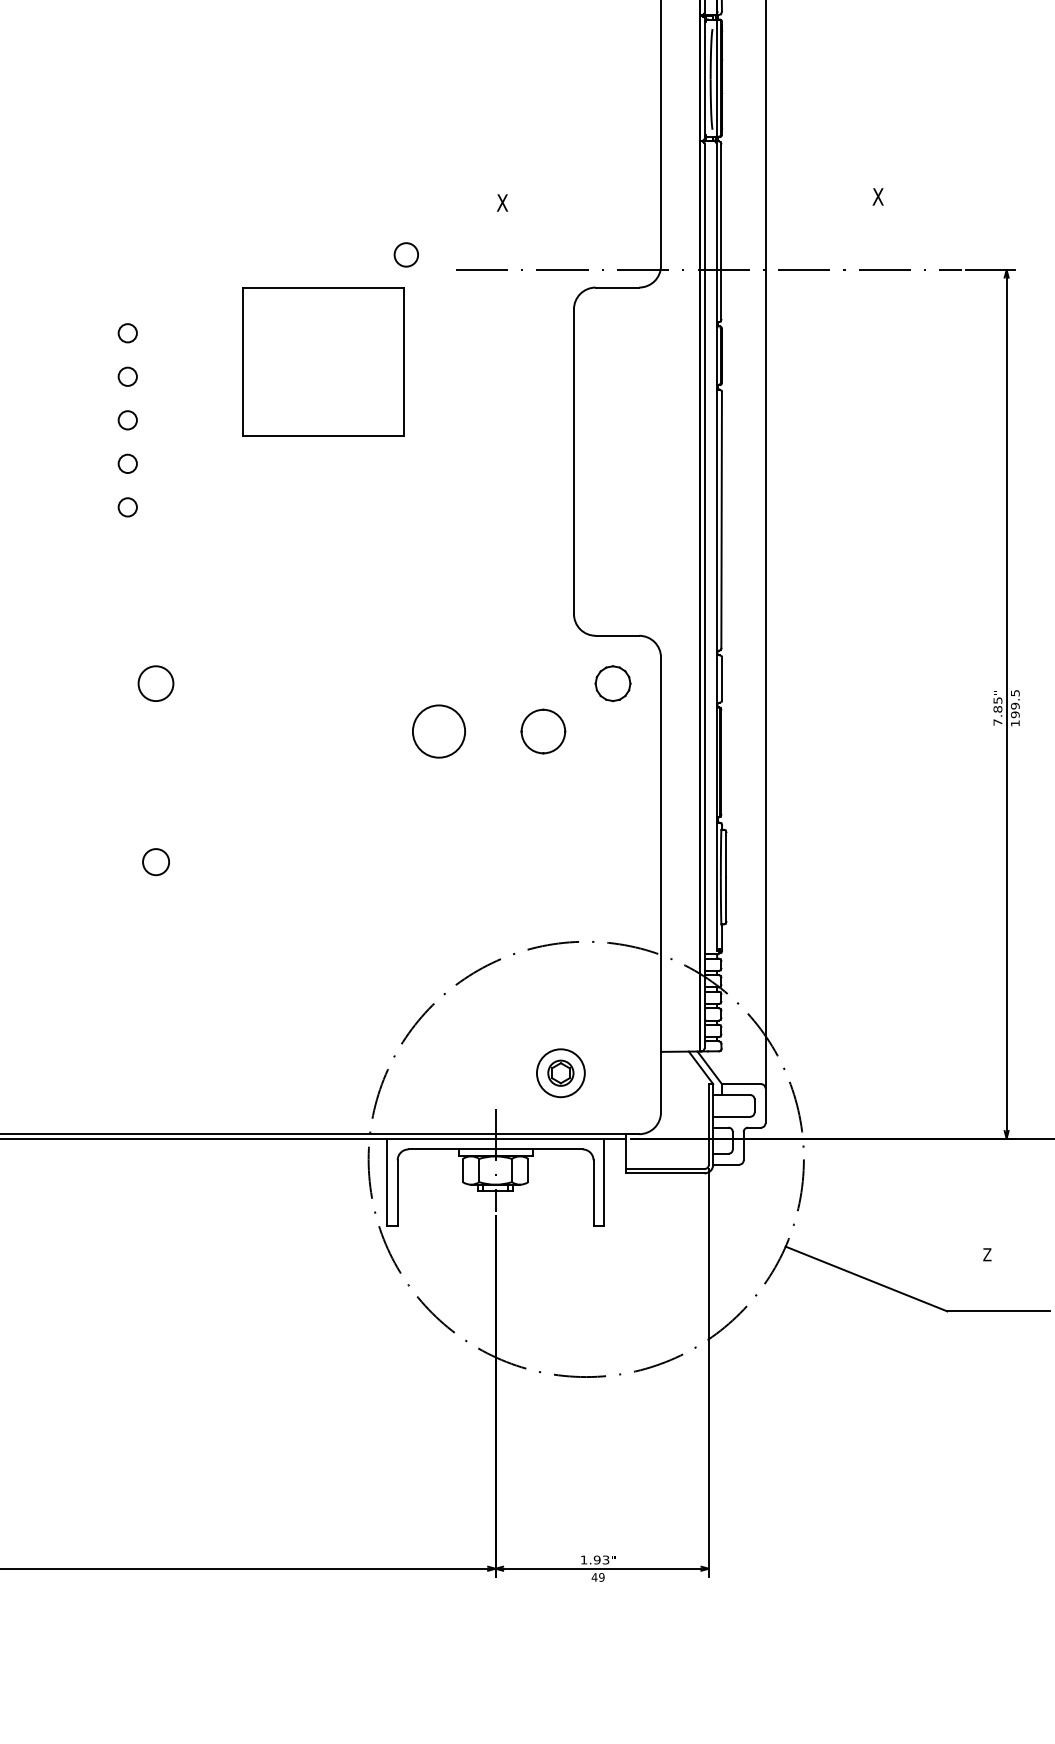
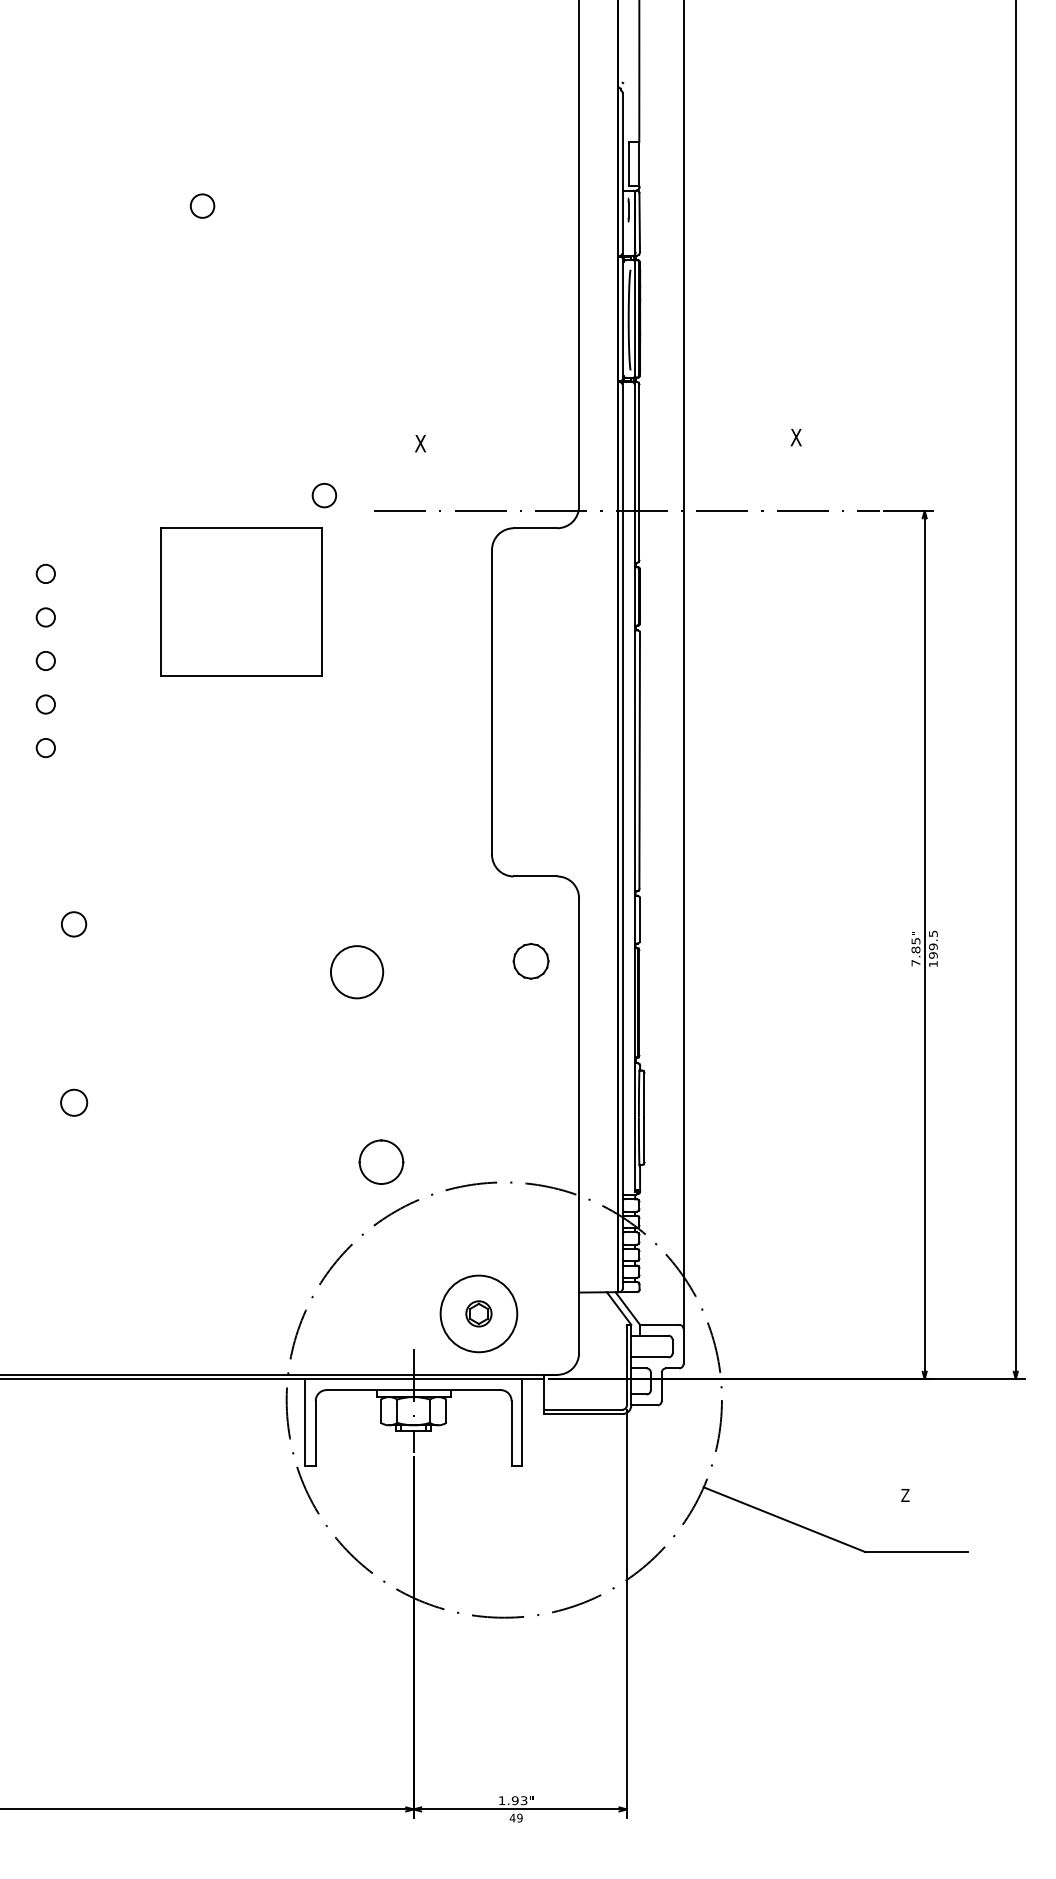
circle: (155, 683) -> (73, 924), size x0.7
part: (612, 683) -> (530, 961), moved
part: (543, 730) -> (381, 1161), moved
circle: (560, 1072) -> (478, 1313), size x1.6

